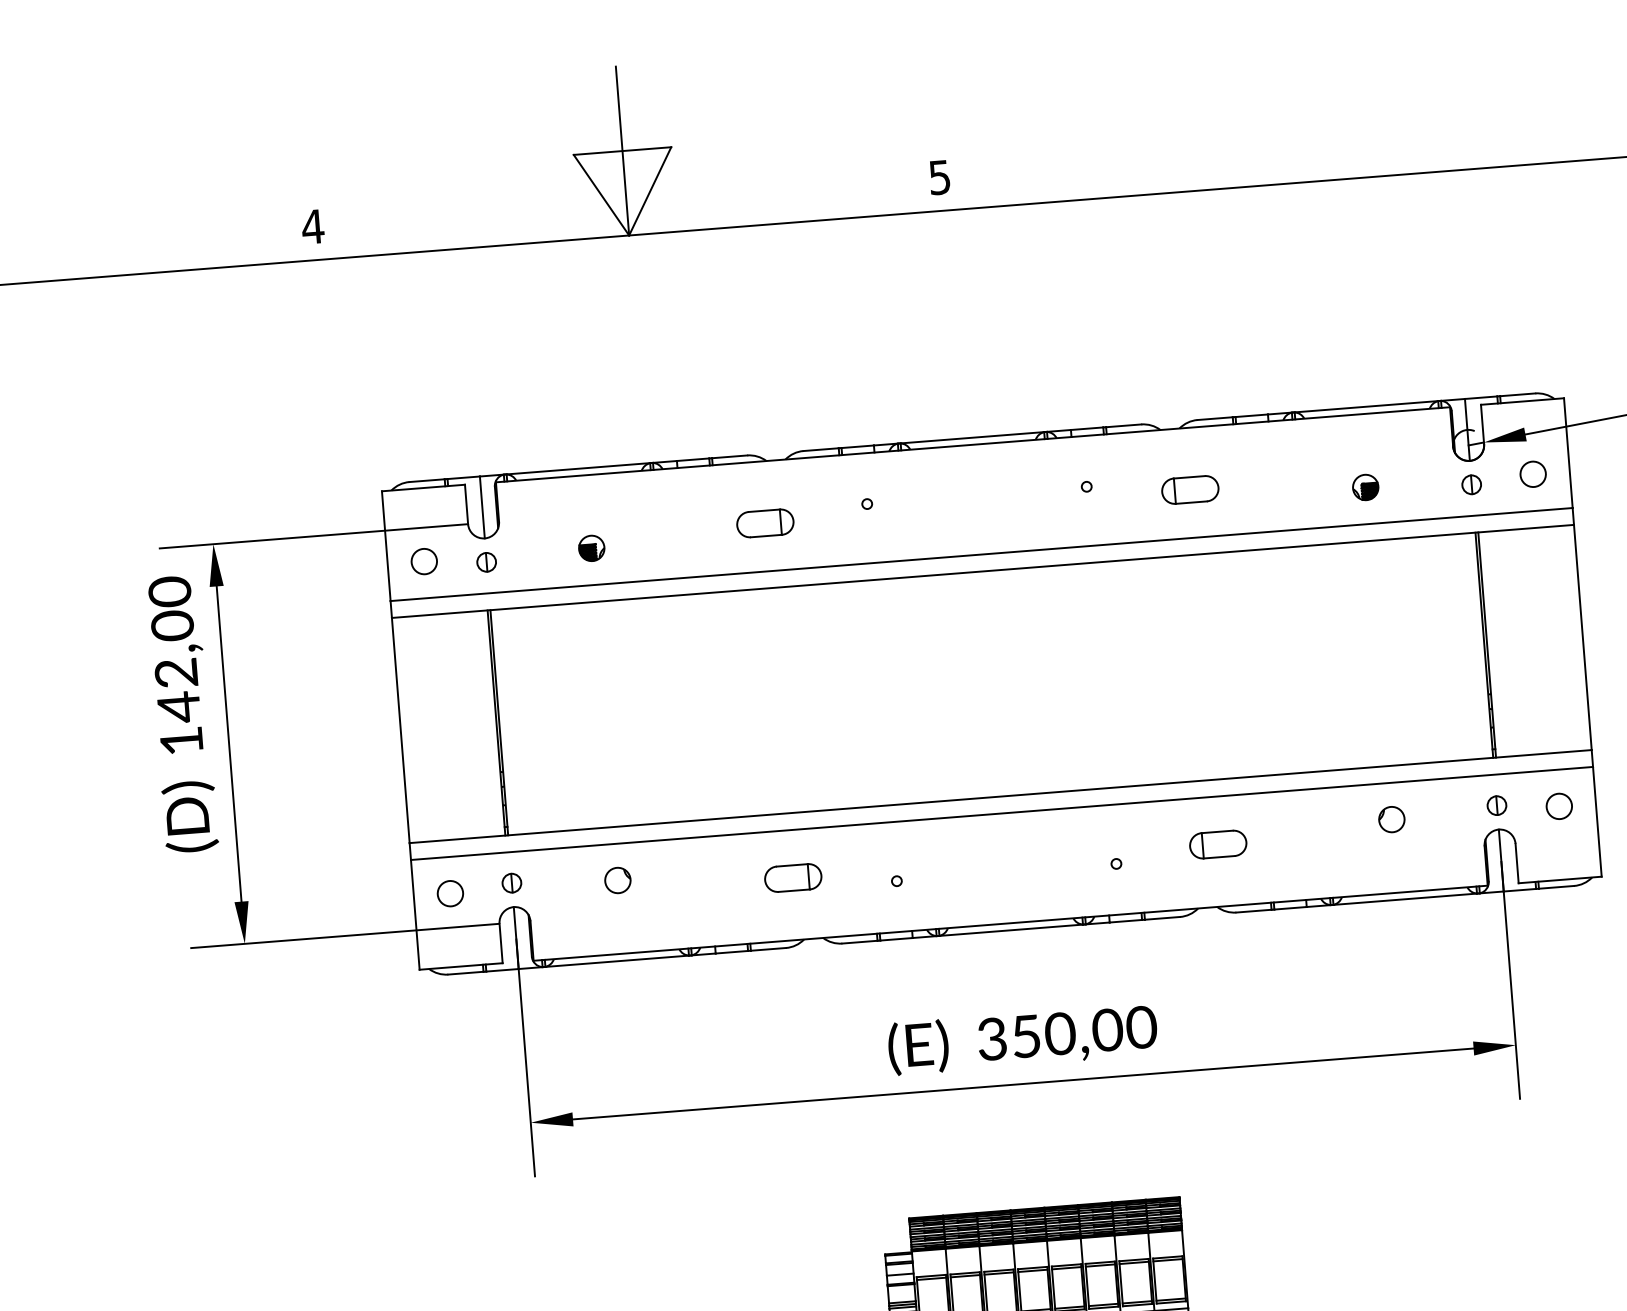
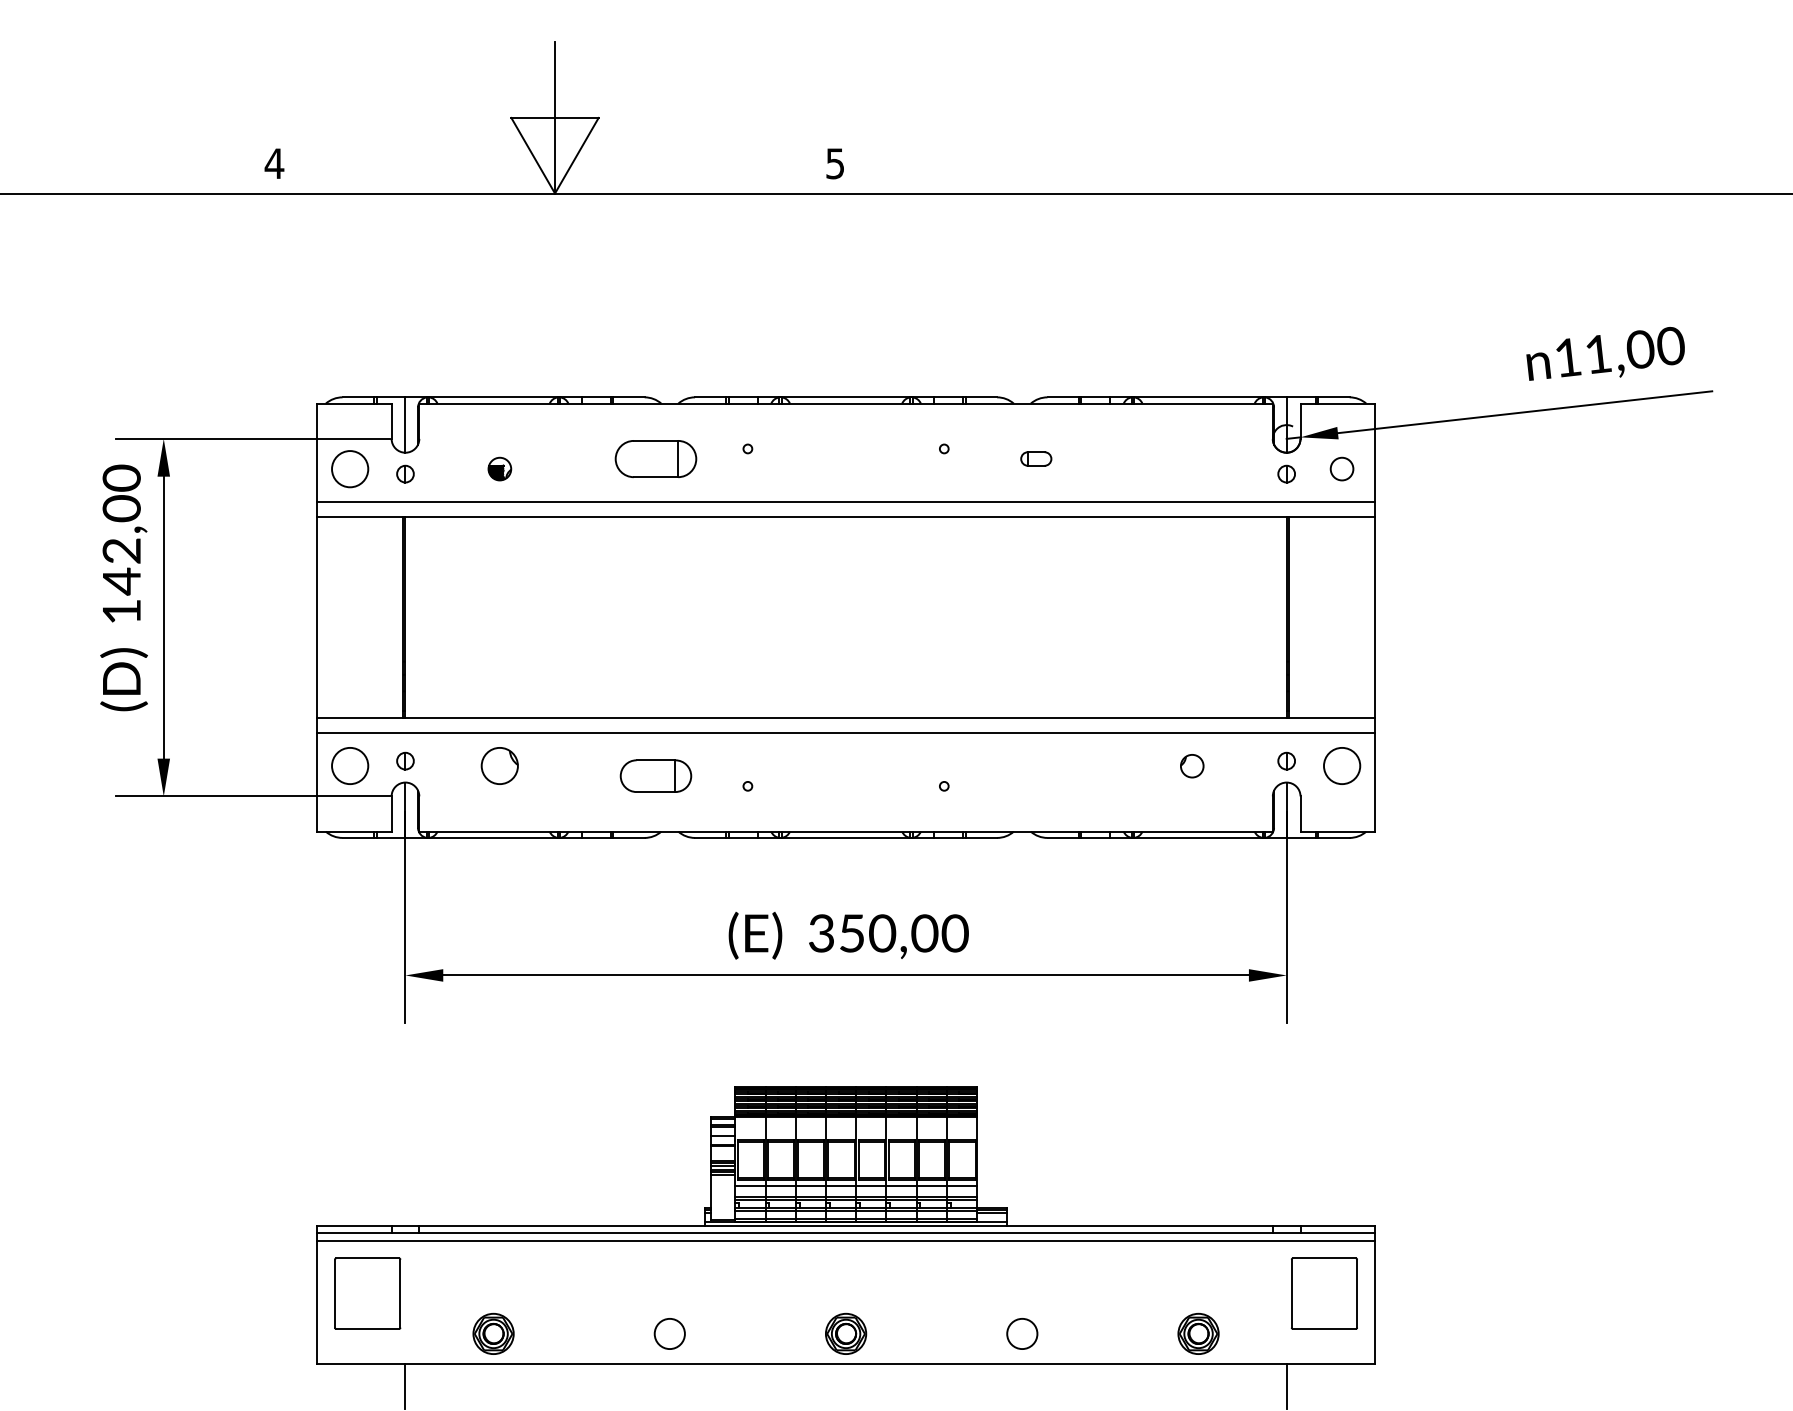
part: (1365, 486) -> (1192, 468), removed
part: (1190, 489) -> (1036, 458), size x0.6
part: (764, 522) -> (655, 458), size x1.6
circle: (423, 560) -> (349, 468), size x1.6
circle: (1558, 806) -> (1341, 766), size x1.6
part: (1218, 844) -> (1036, 776), removed
part: (792, 878) -> (655, 776), size x1.4
part: (617, 880) -> (499, 766), size x1.6
circle: (449, 894) -> (349, 766), size x1.6

